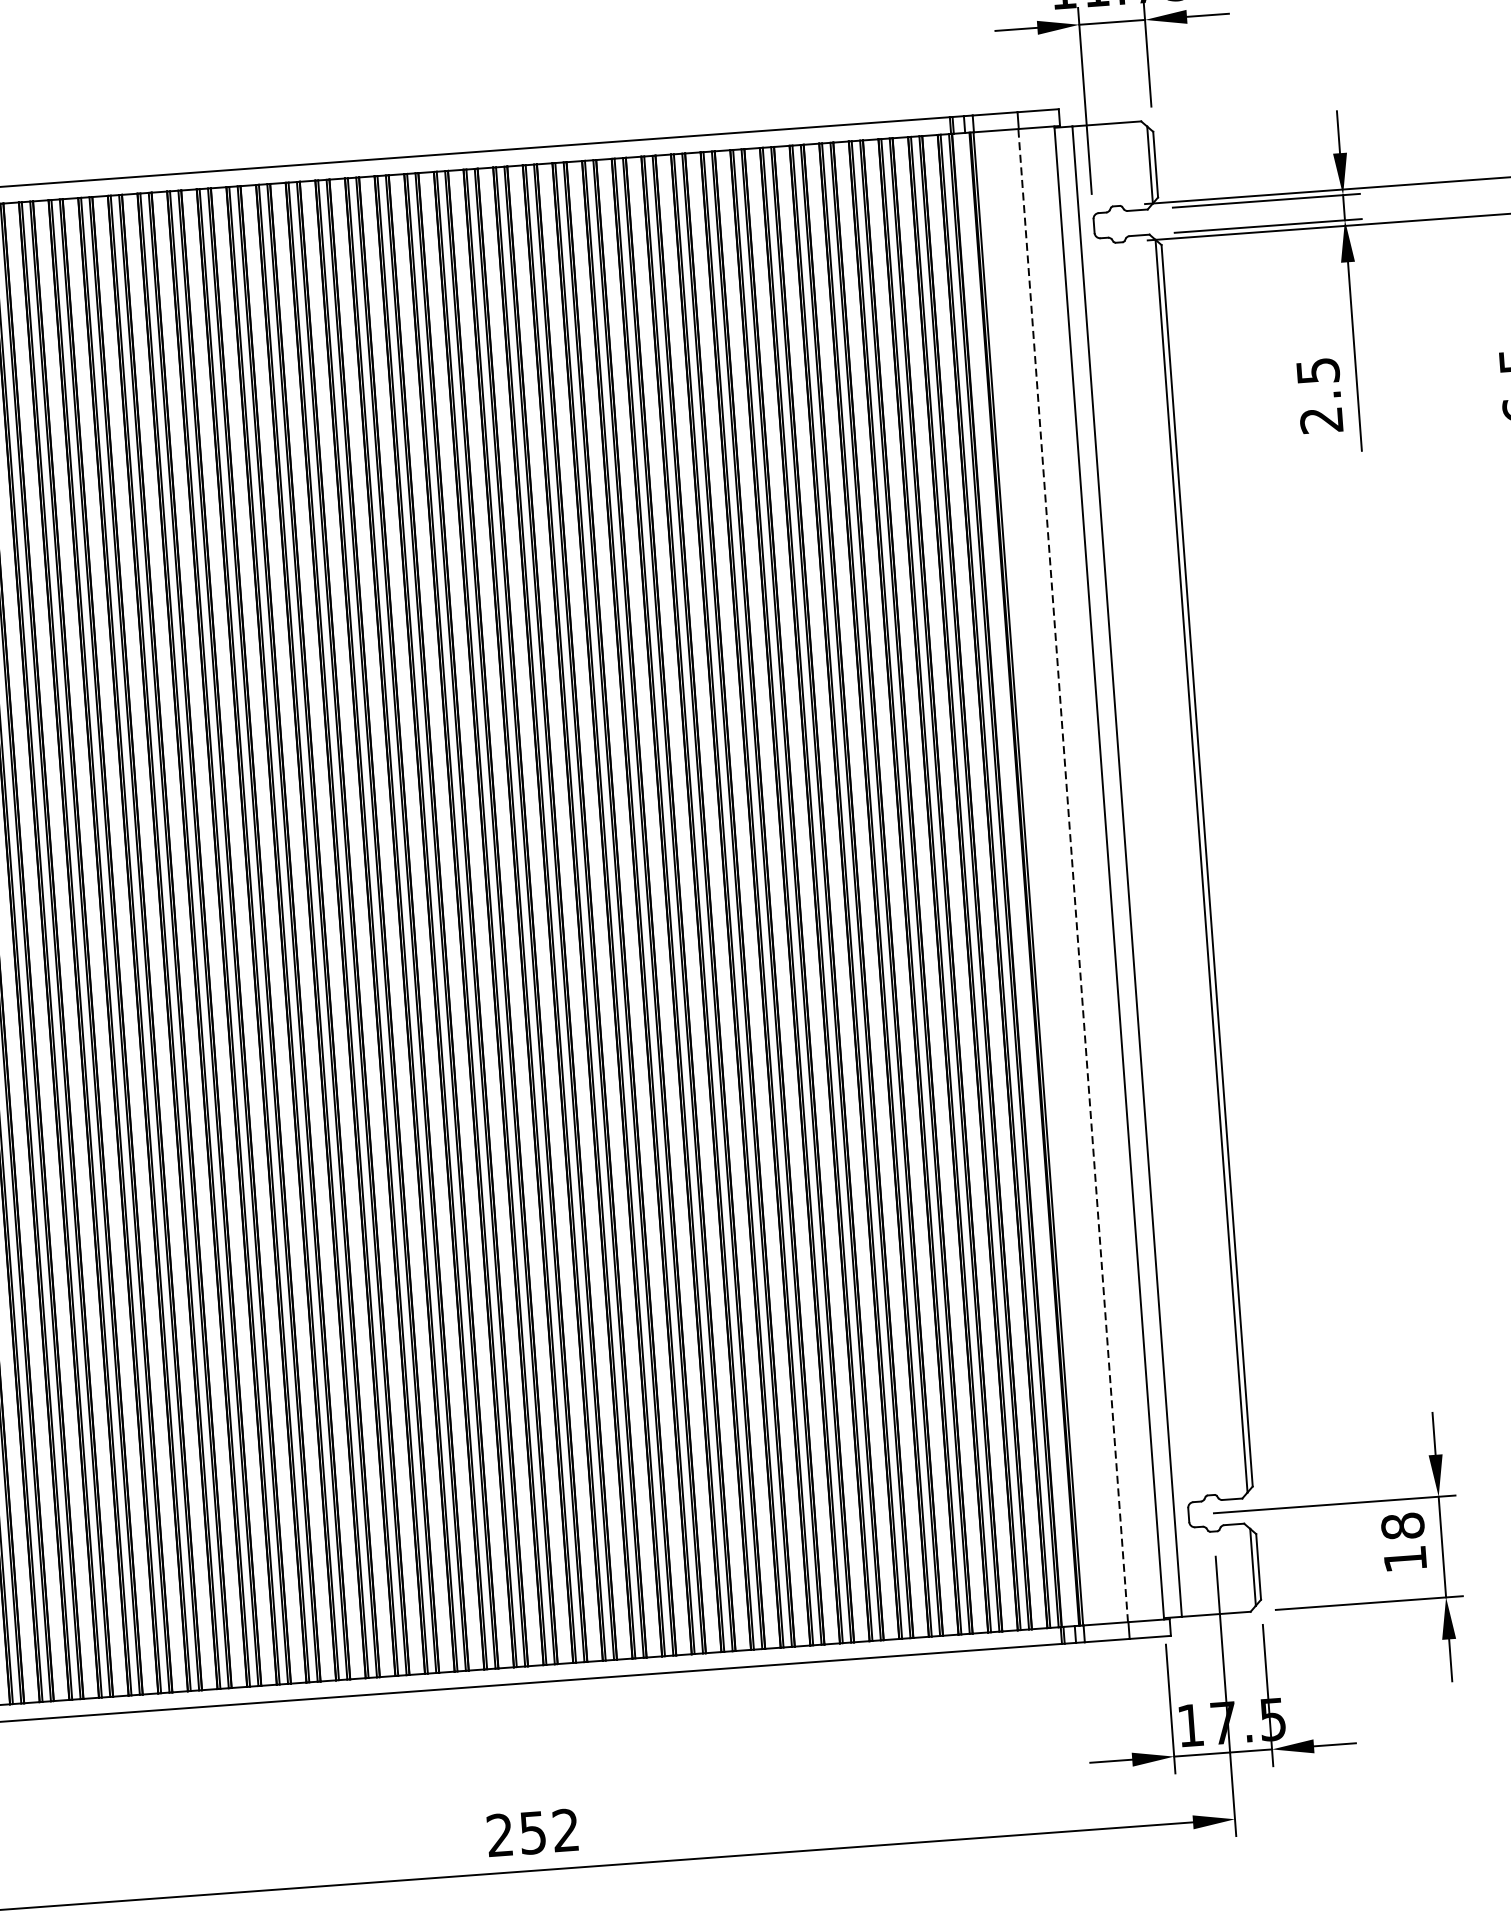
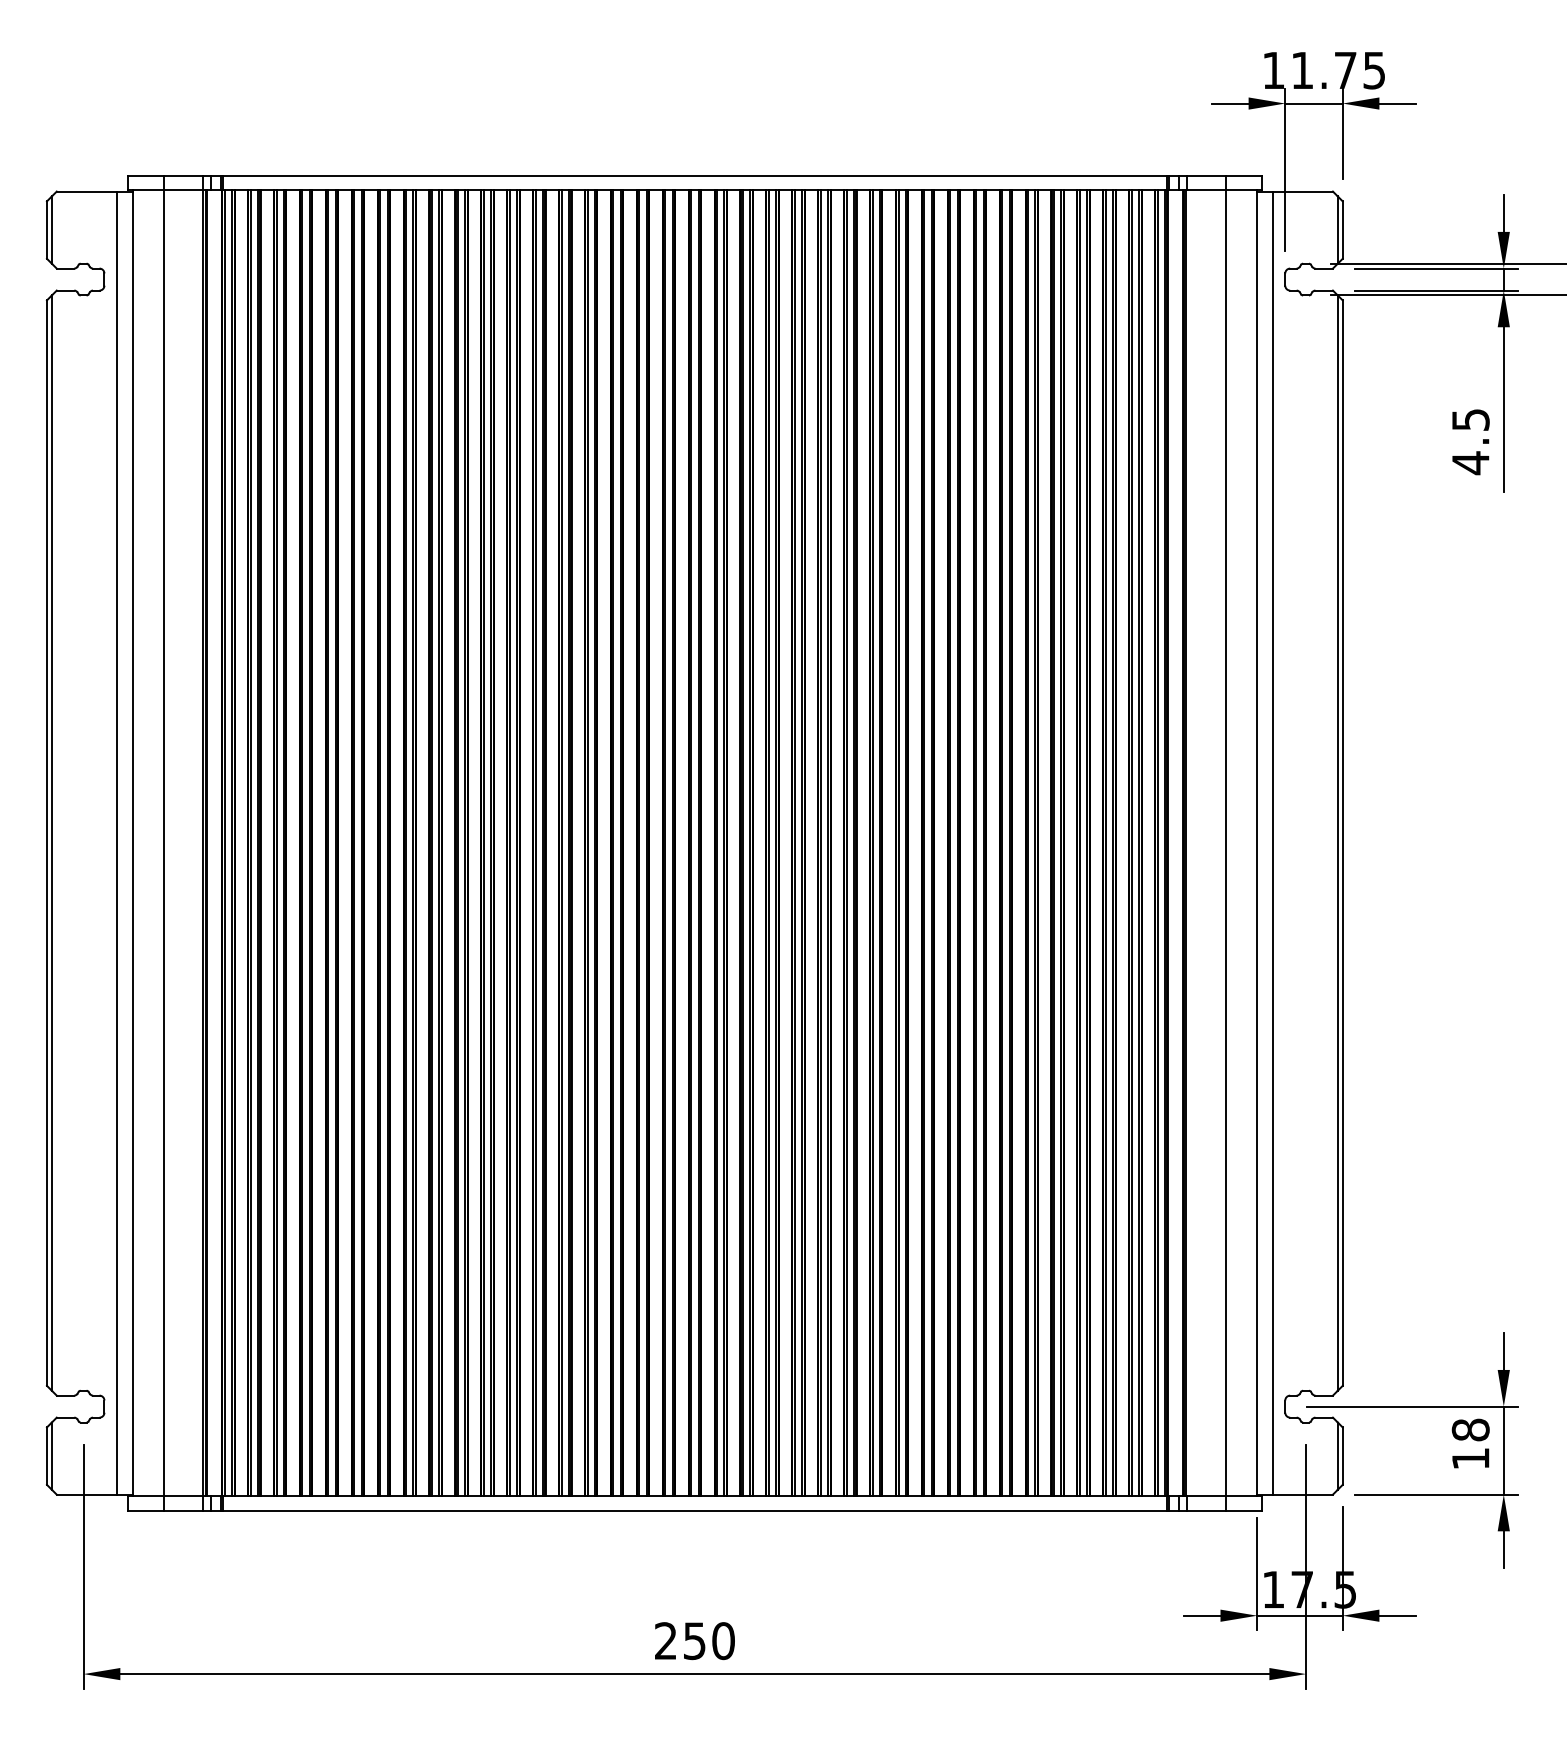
text: (1321, 420) -> (1470, 463), 2.5 -> 4.5
line: (1073, 876) -> (1225, 843), dashed -> solid
text: (565, 1830) -> (723, 1641), 252 -> 250

